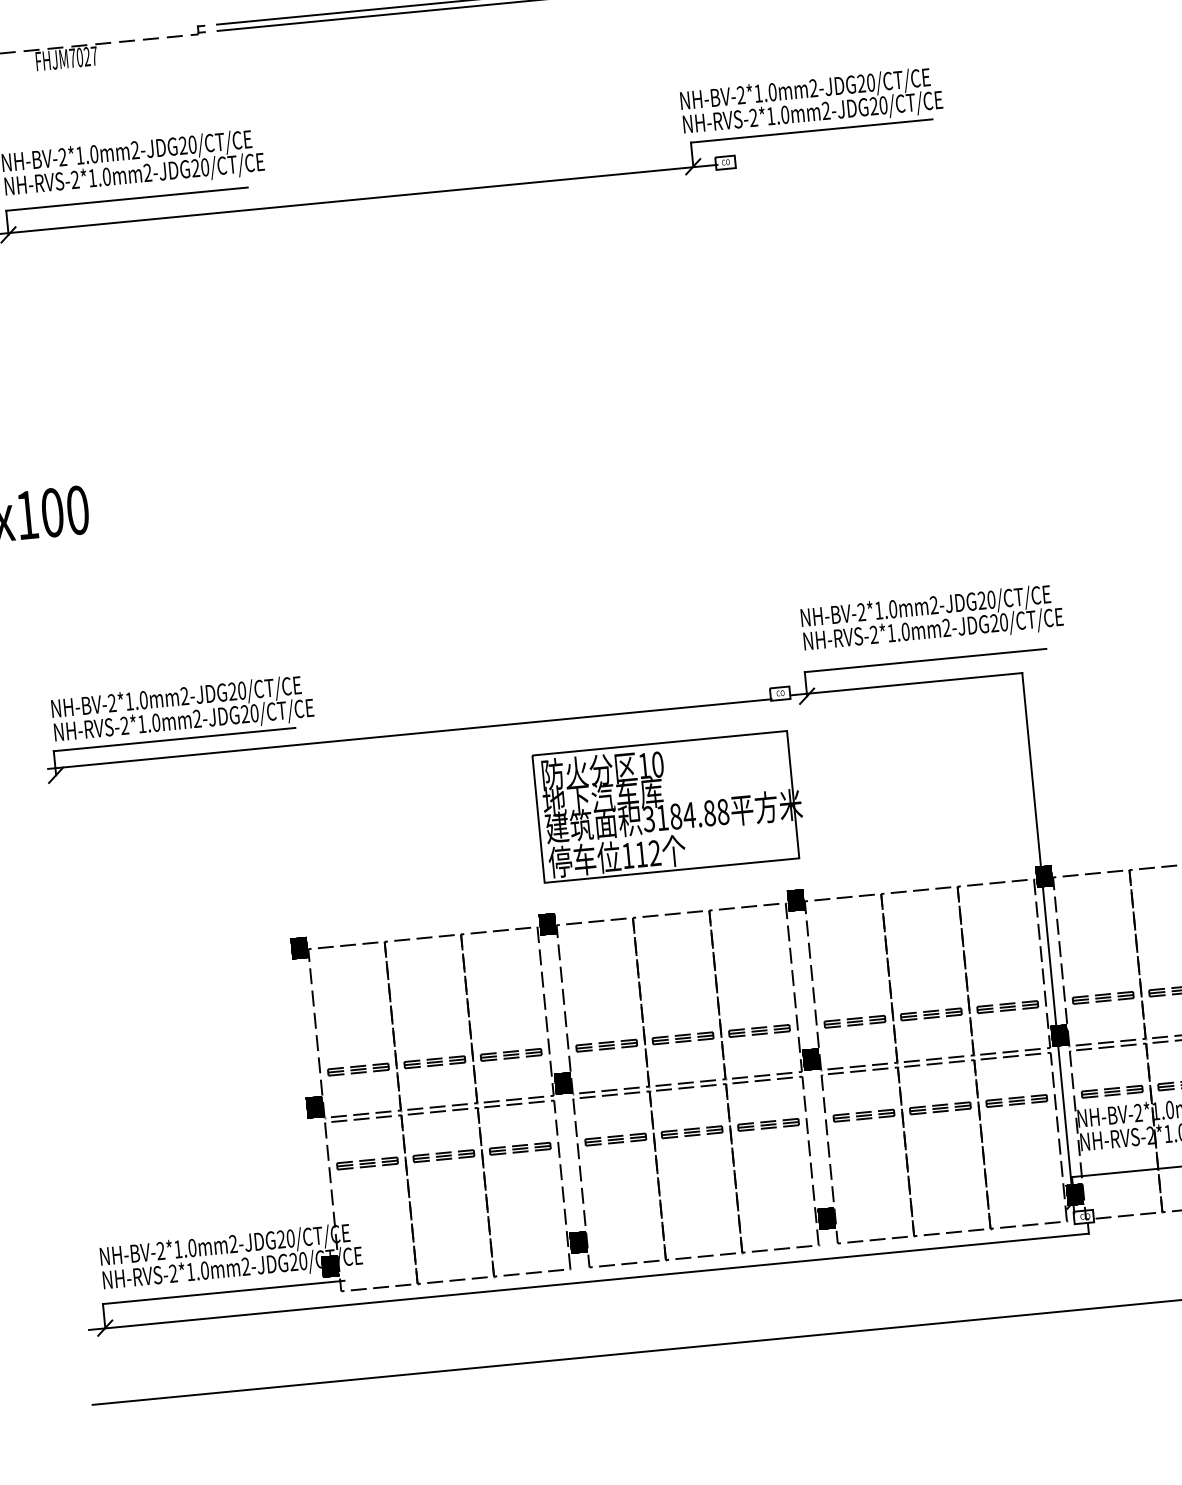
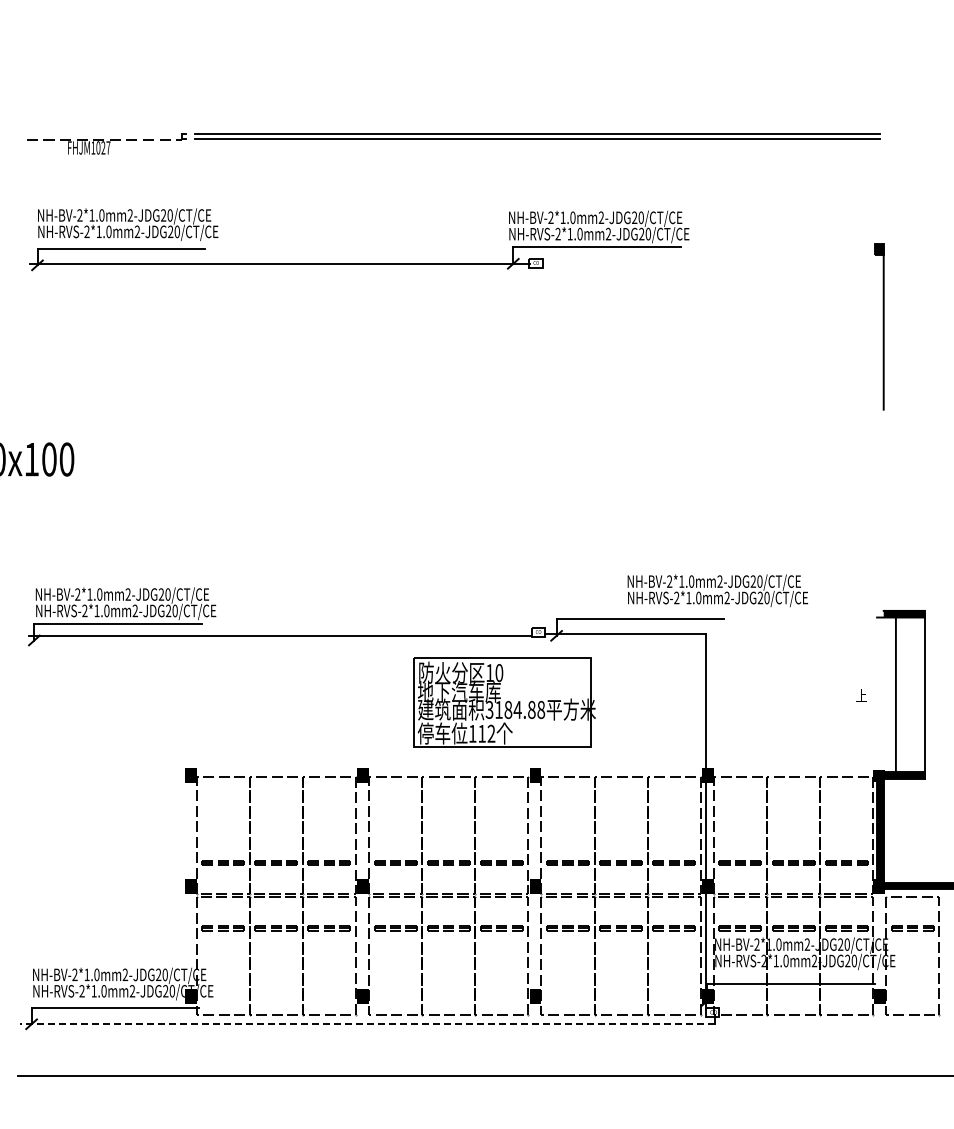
text: (72, 57) -> (93, 147), FHJM7027 -> FHJM1027
text: (931, 618) -> (717, 590), moved
part: (669, 806) -> (504, 702), moved
line: (588, 1281) -> (367, 1024), solid -> dashed

